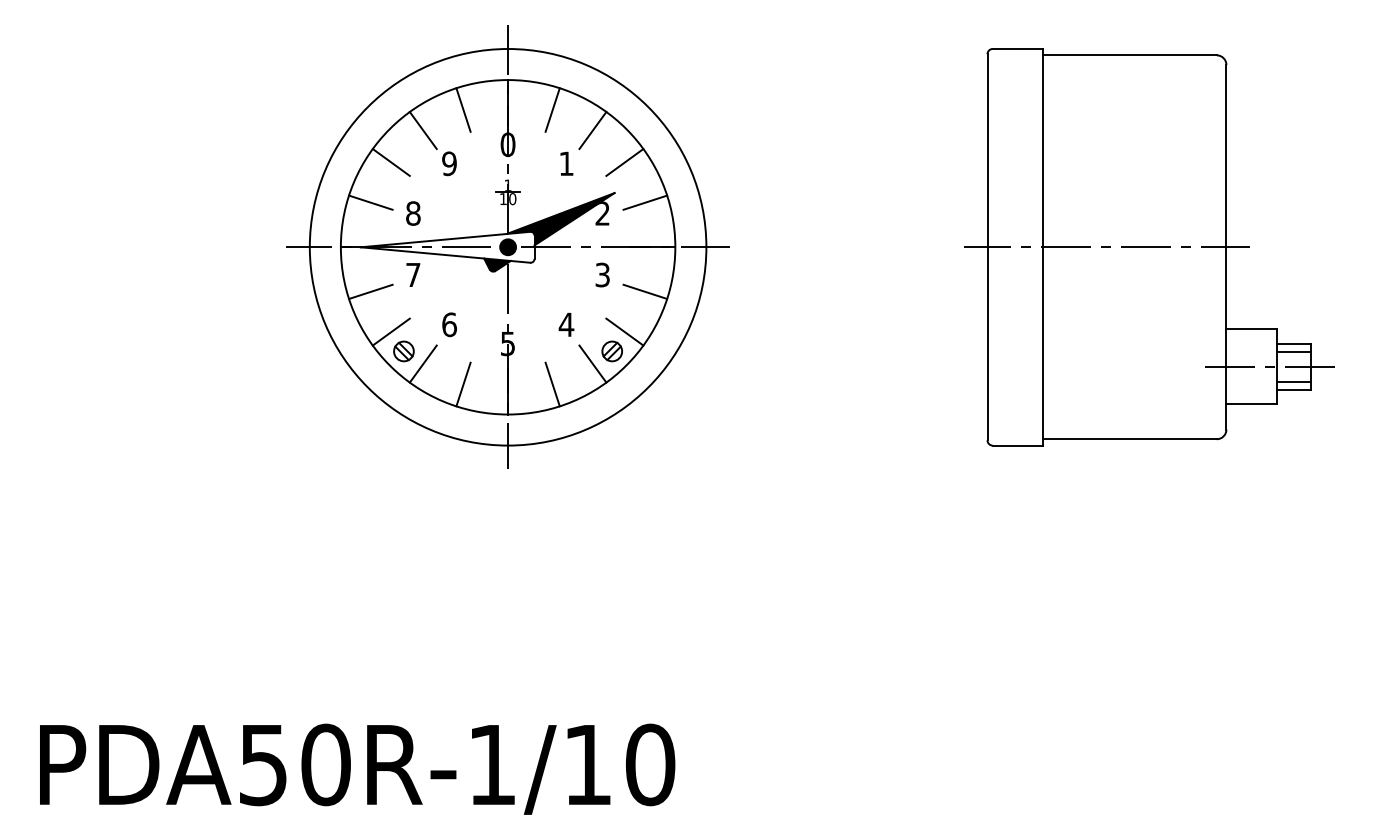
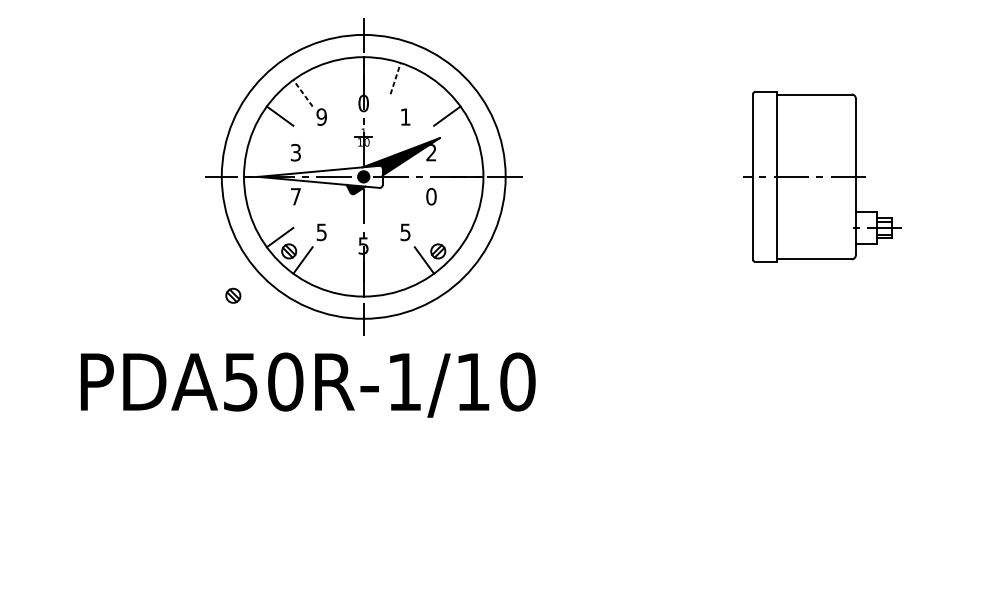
line: (463, 109) -> (331, 78), removed
line: (552, 110) -> (395, 78), solid -> dashed
line: (423, 130) -> (303, 93), solid -> dashed
line: (592, 130) -> (424, 93), removed
line: (370, 202) -> (265, 144), removed
line: (645, 202) -> (462, 144), removed
text: (413, 213) -> (296, 152), 8 -> 3
part: (1149, 247) -> (822, 177), size x0.6
text: (602, 274) -> (431, 196), 3 -> 0
line: (370, 291) -> (265, 208), removed
line: (645, 291) -> (462, 208), removed
text: (449, 324) -> (321, 232), 6 -> 5
text: (566, 324) -> (405, 232), 4 -> 5
line: (624, 331) -> (447, 237), removed
line: (463, 384) -> (331, 275), removed
line: (552, 384) -> (395, 275), removed
part: (325, 413) -> (233, 295), added
text: (357, 768) -> (308, 384), moved

